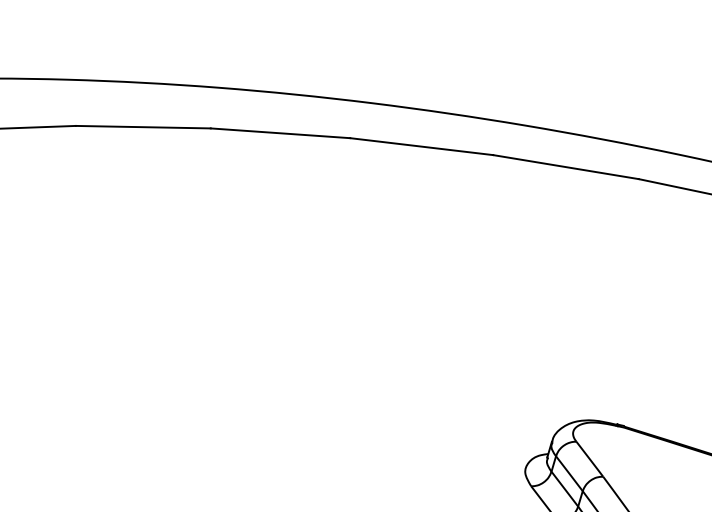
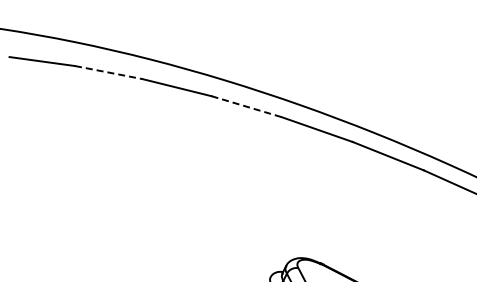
line: (144, 126) -> (109, 72), solid -> dashed
line: (421, 146) -> (246, 106), solid -> dashed

